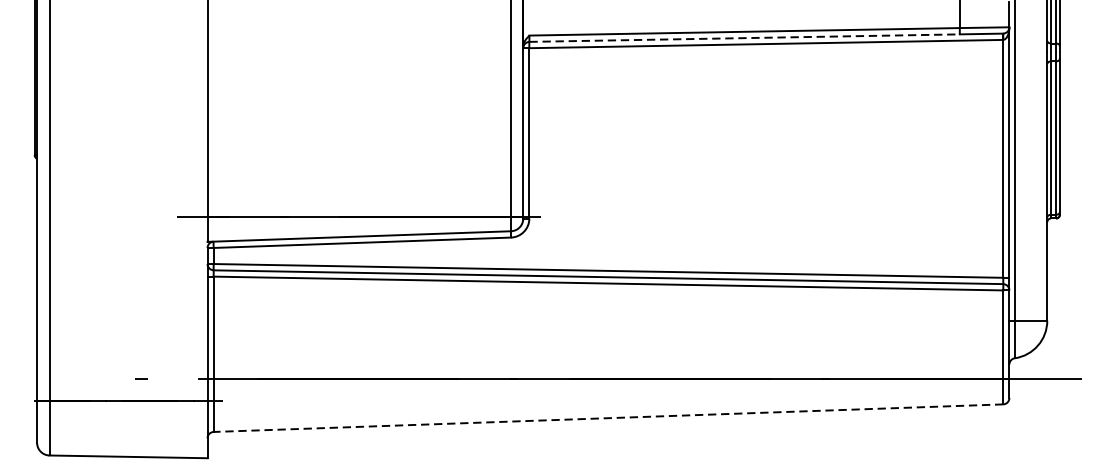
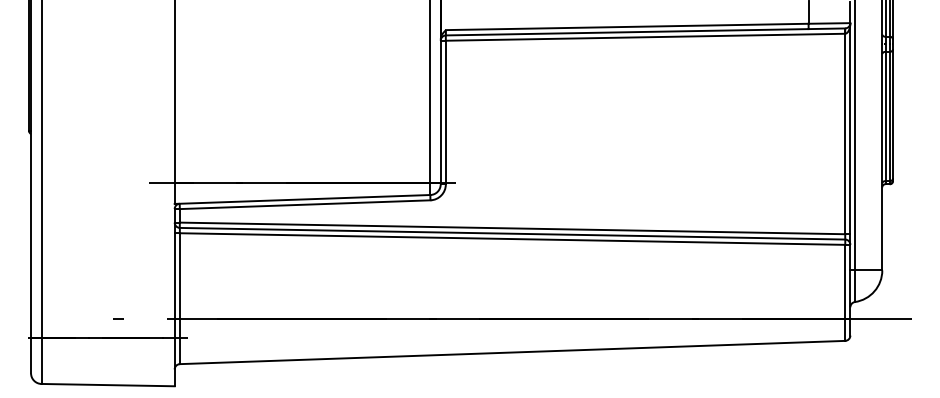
line: (744, 38) -> (627, 32), dashed -> solid
line: (608, 418) -> (512, 352), dashed -> solid

